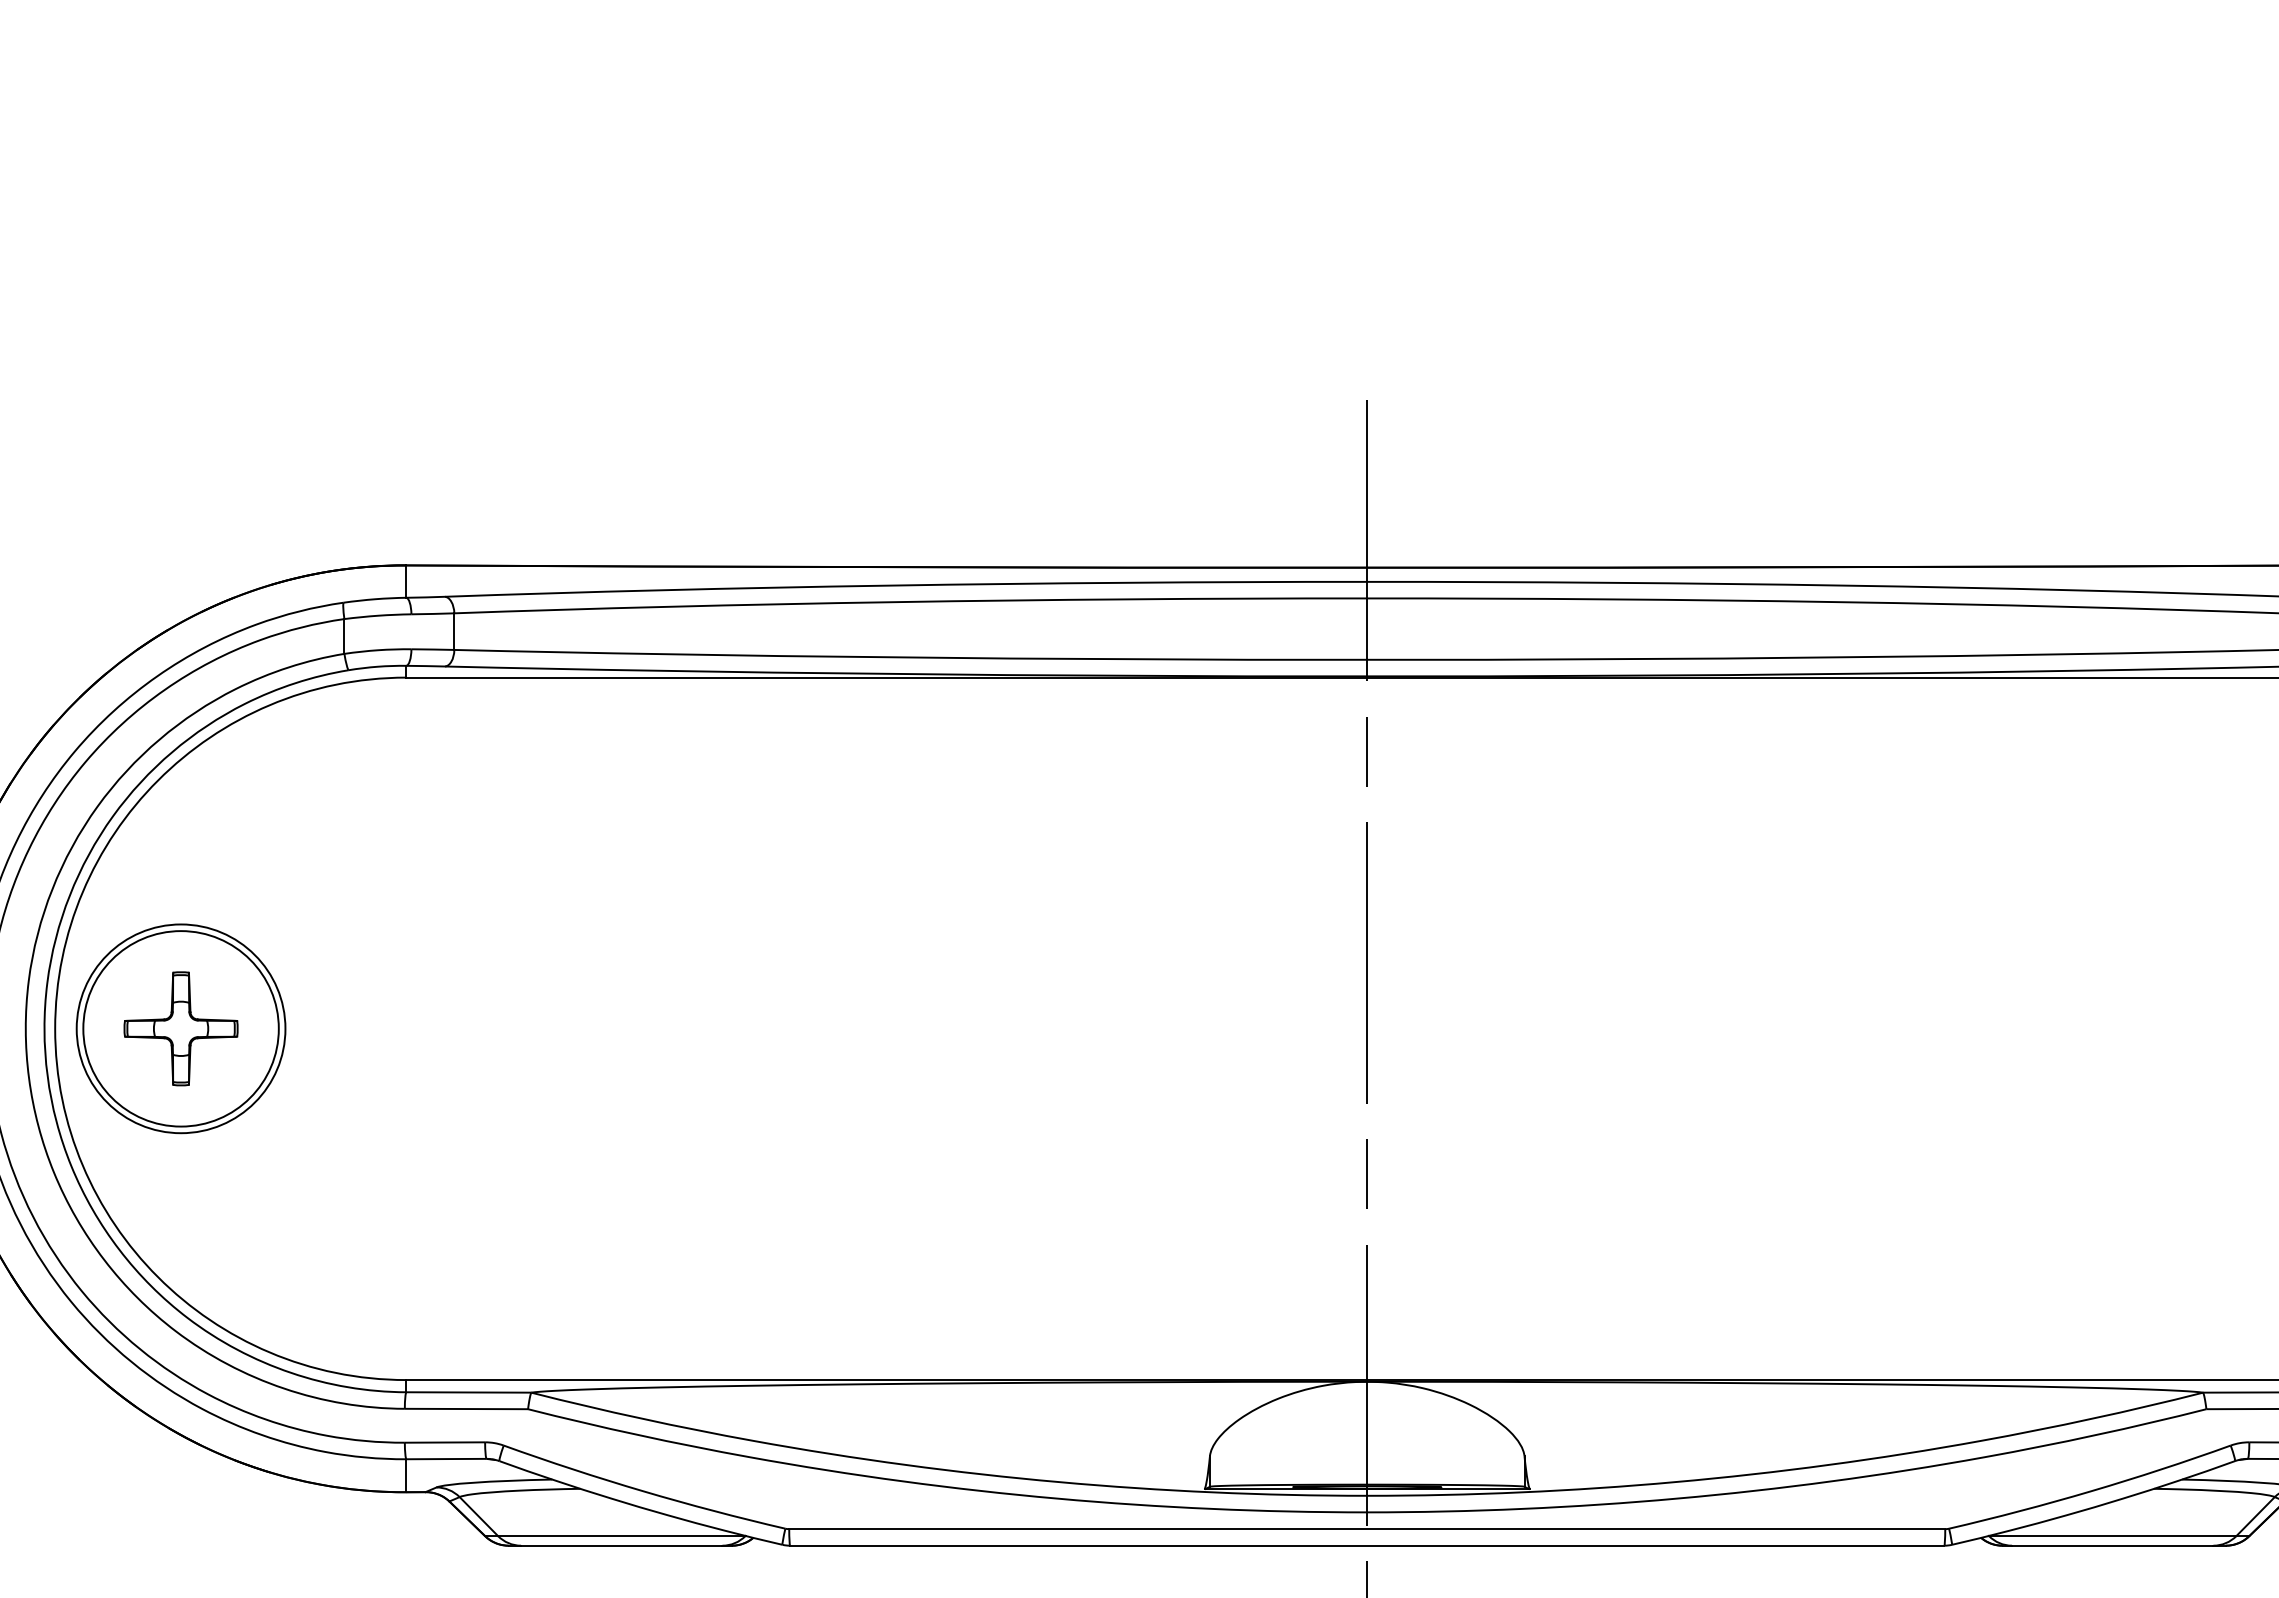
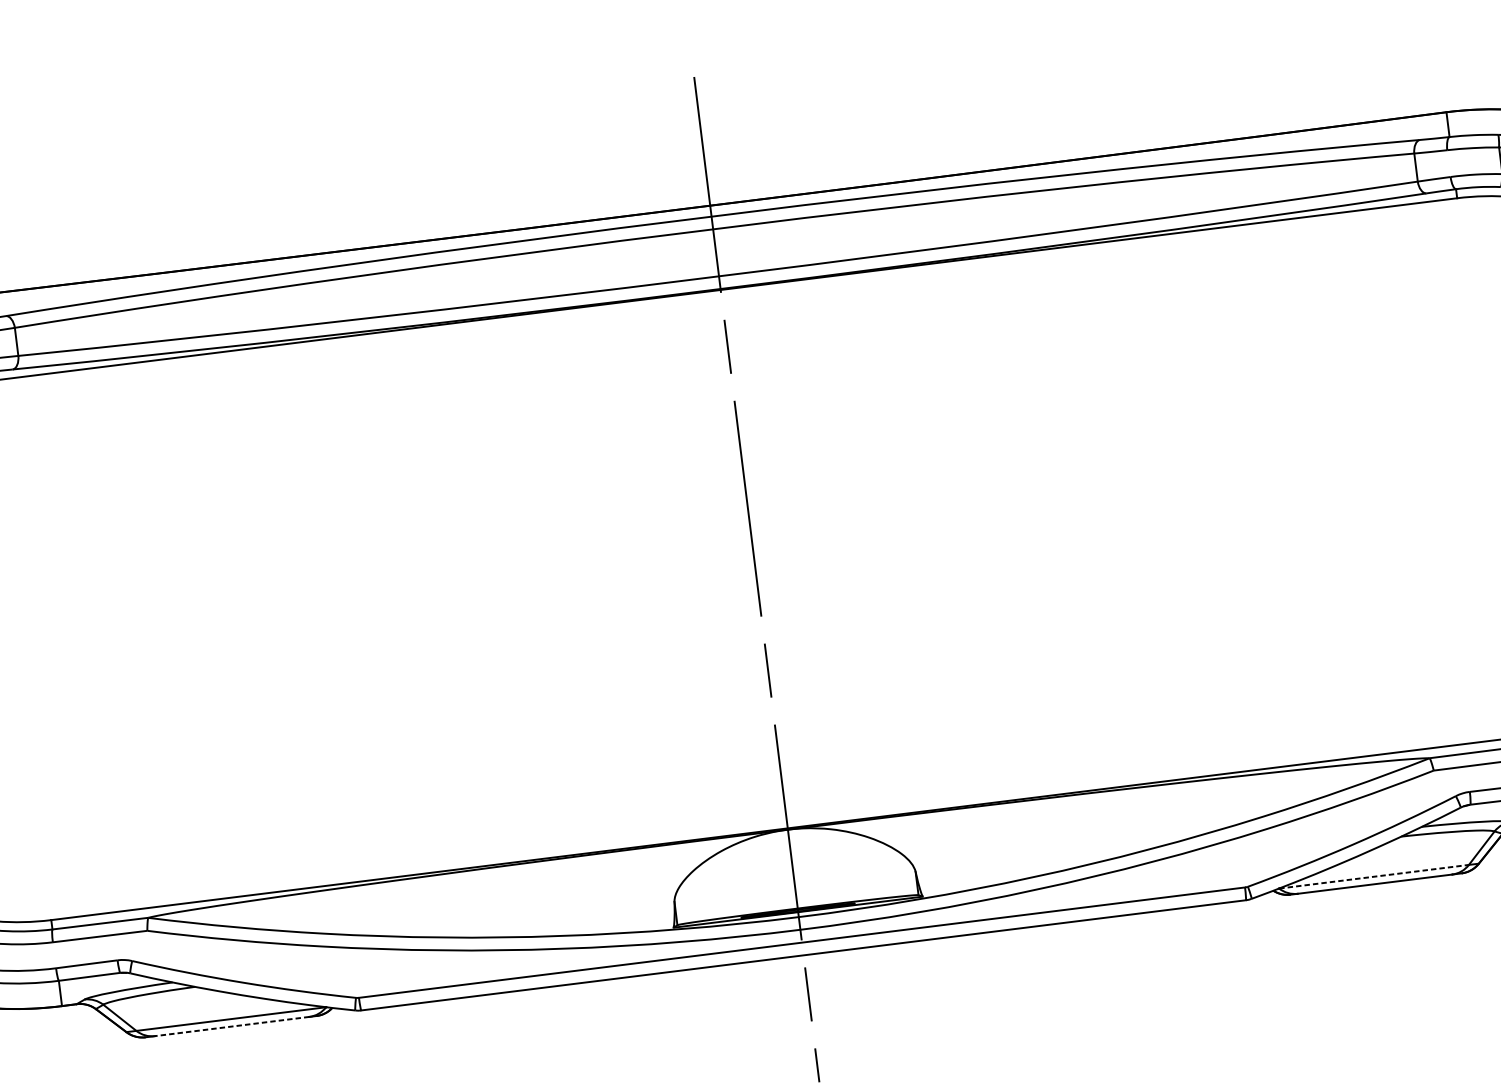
line: (2112, 1536) -> (1373, 877), solid -> dashed
line: (621, 1545) -> (231, 1026), solid -> dashed

